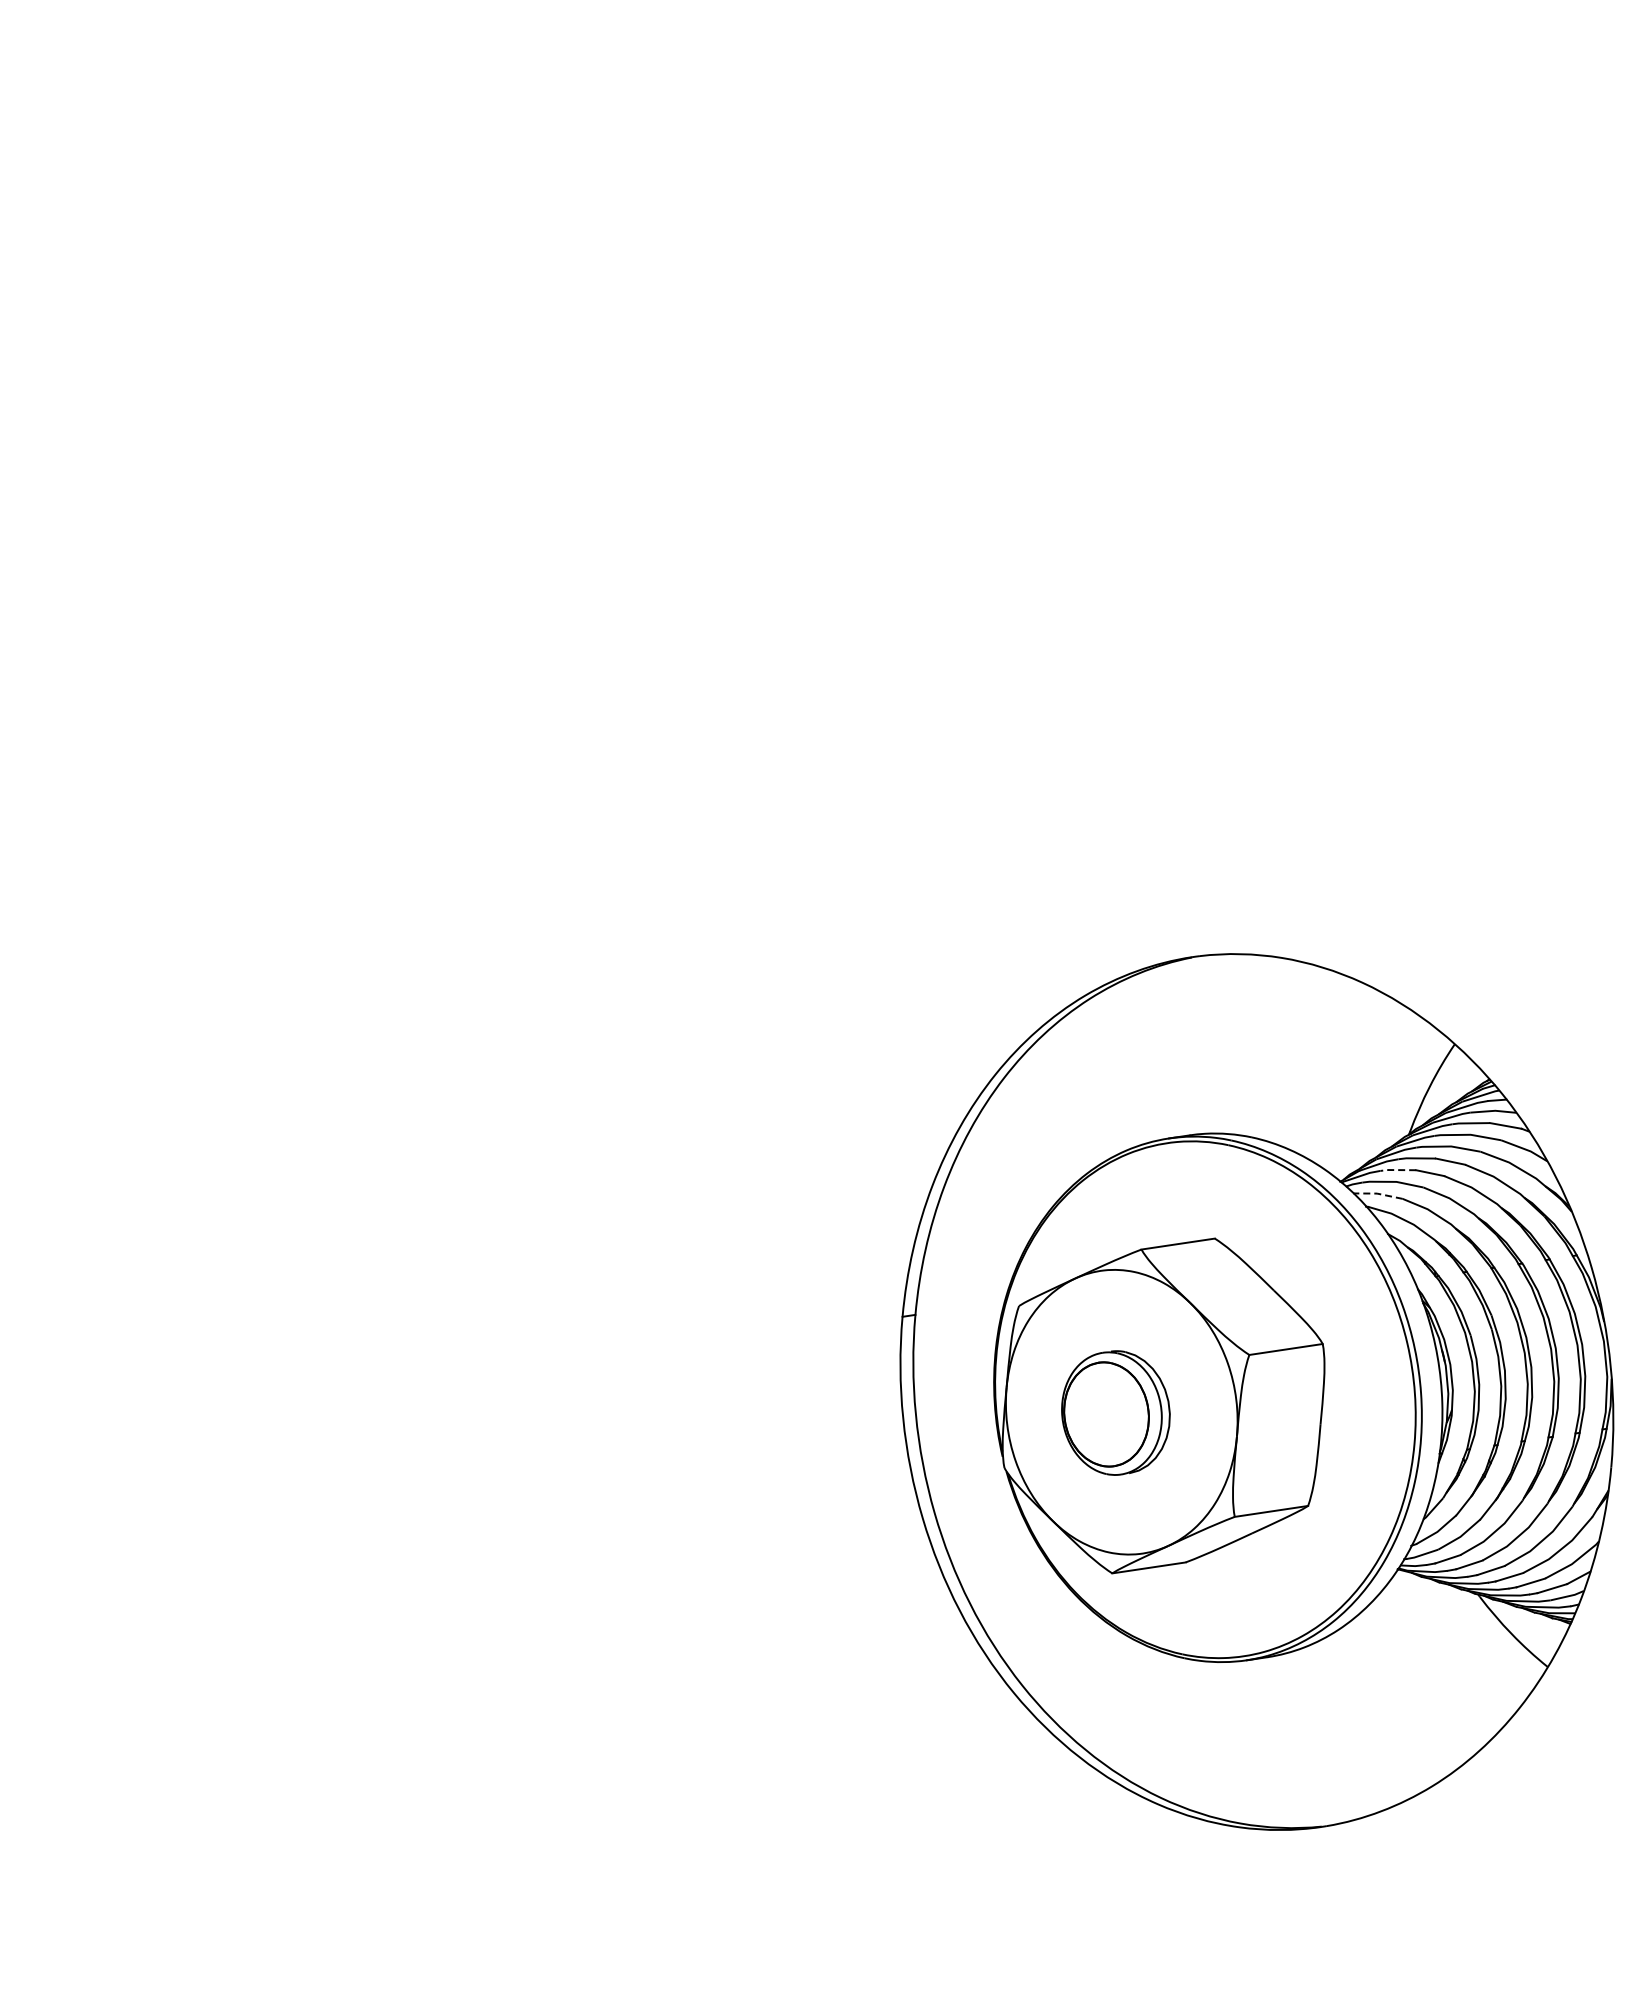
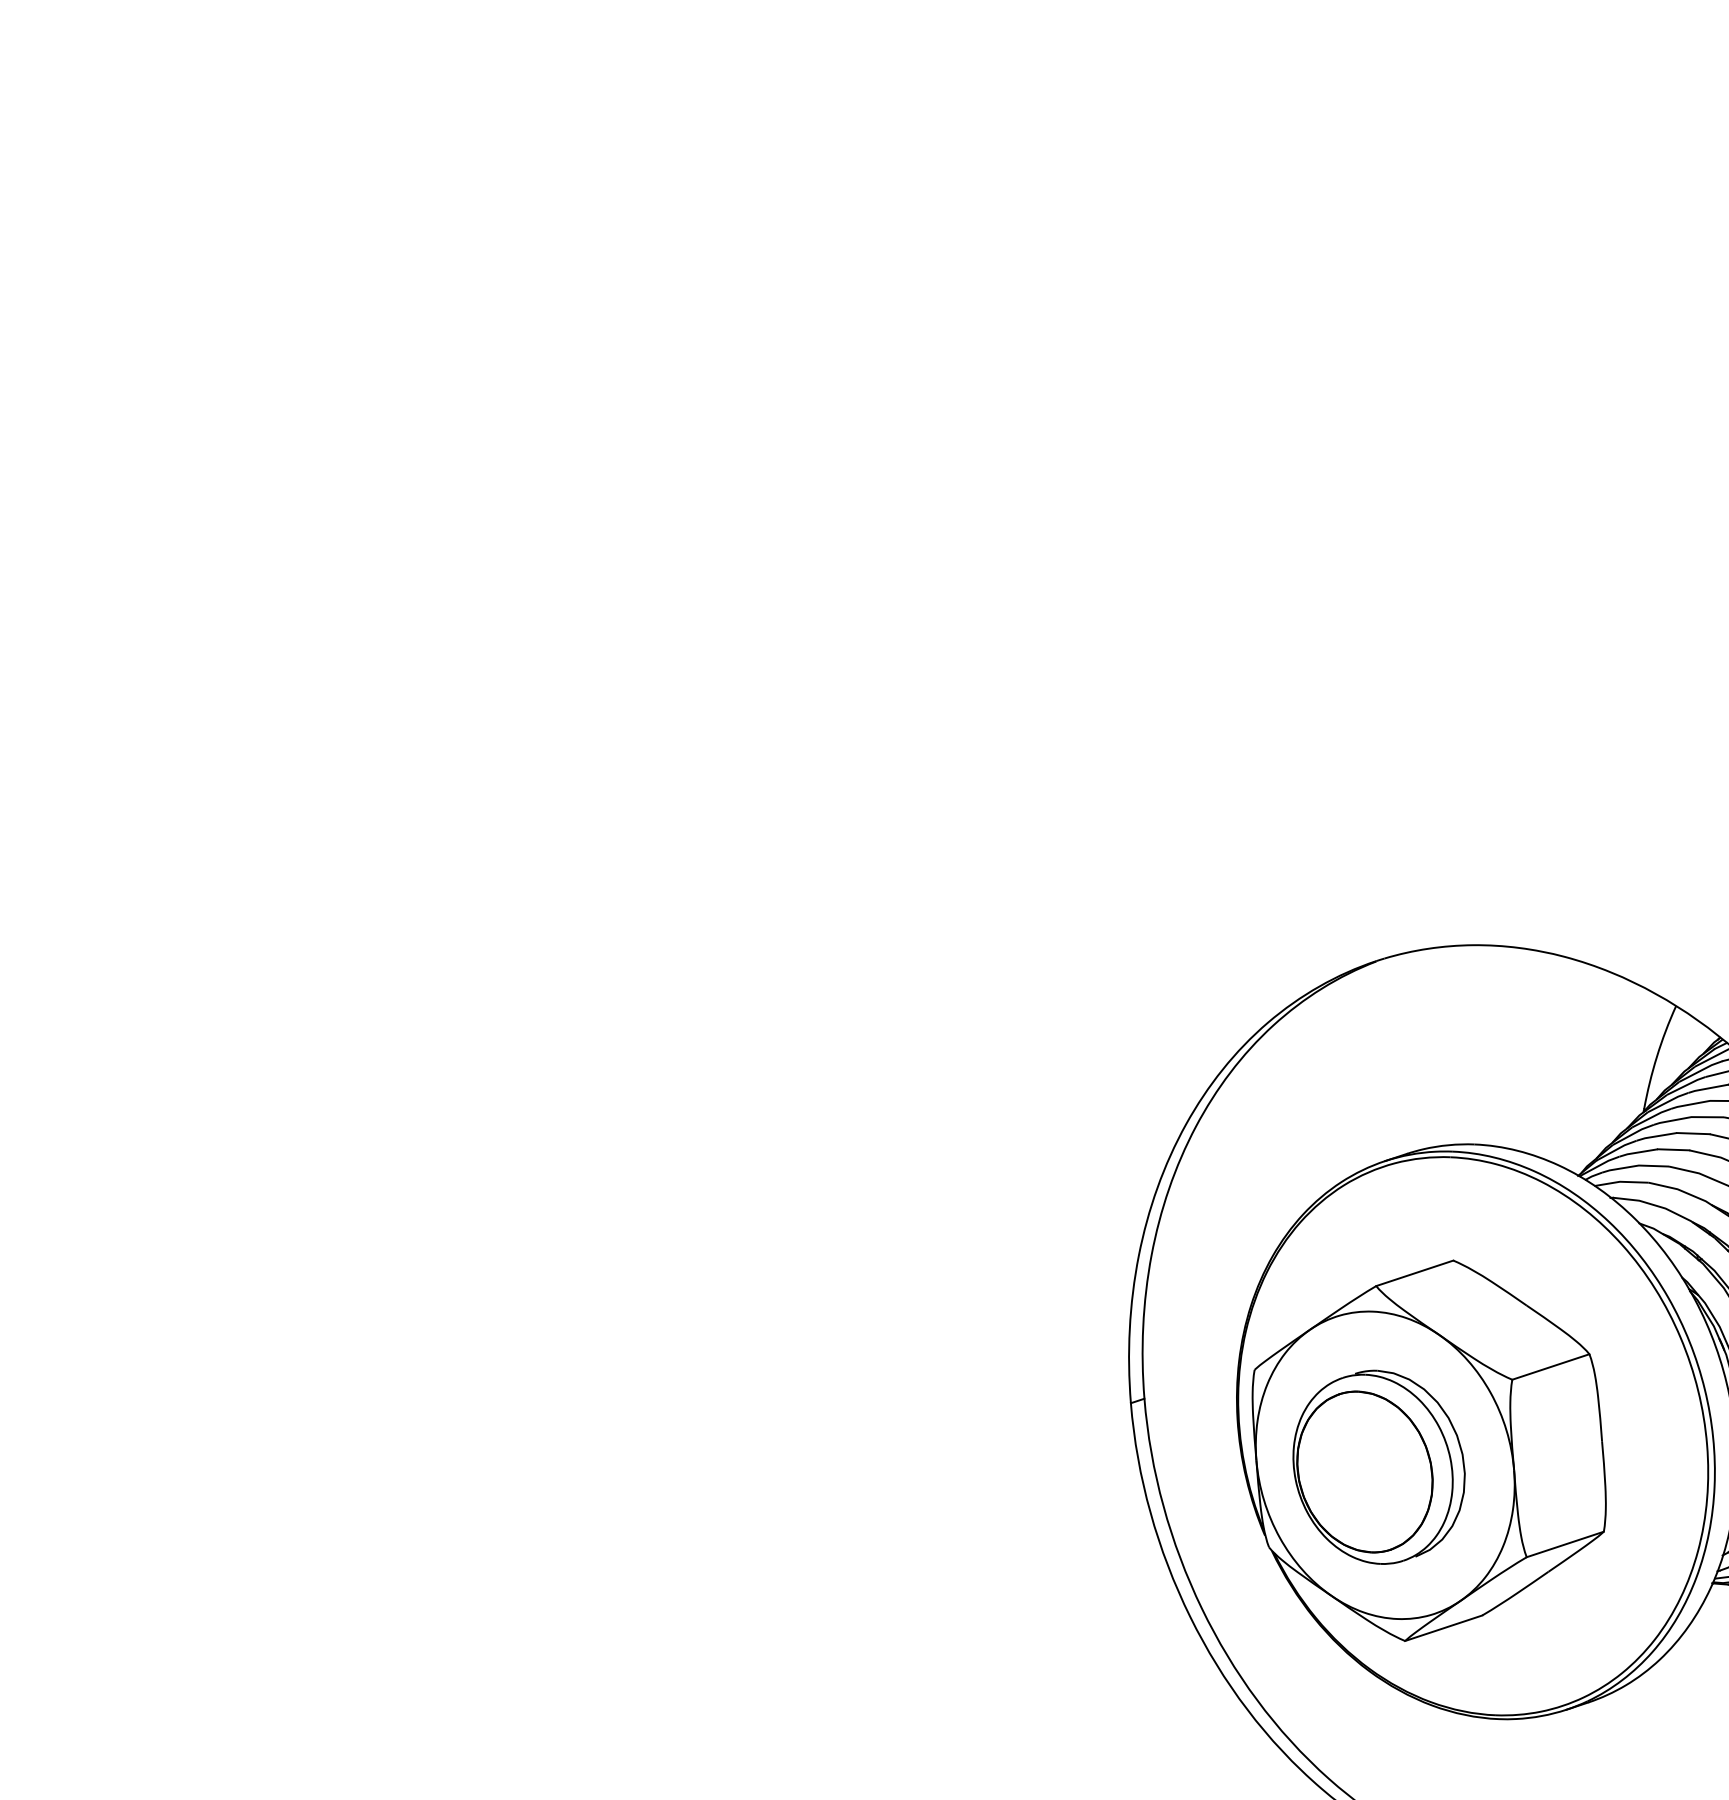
line: (1397, 1170) -> (1637, 1153), dashed -> solid
line: (1377, 1193) -> (1620, 1181), dashed -> solid
part: (1115, 1412) -> (1378, 1466), size x1.43

